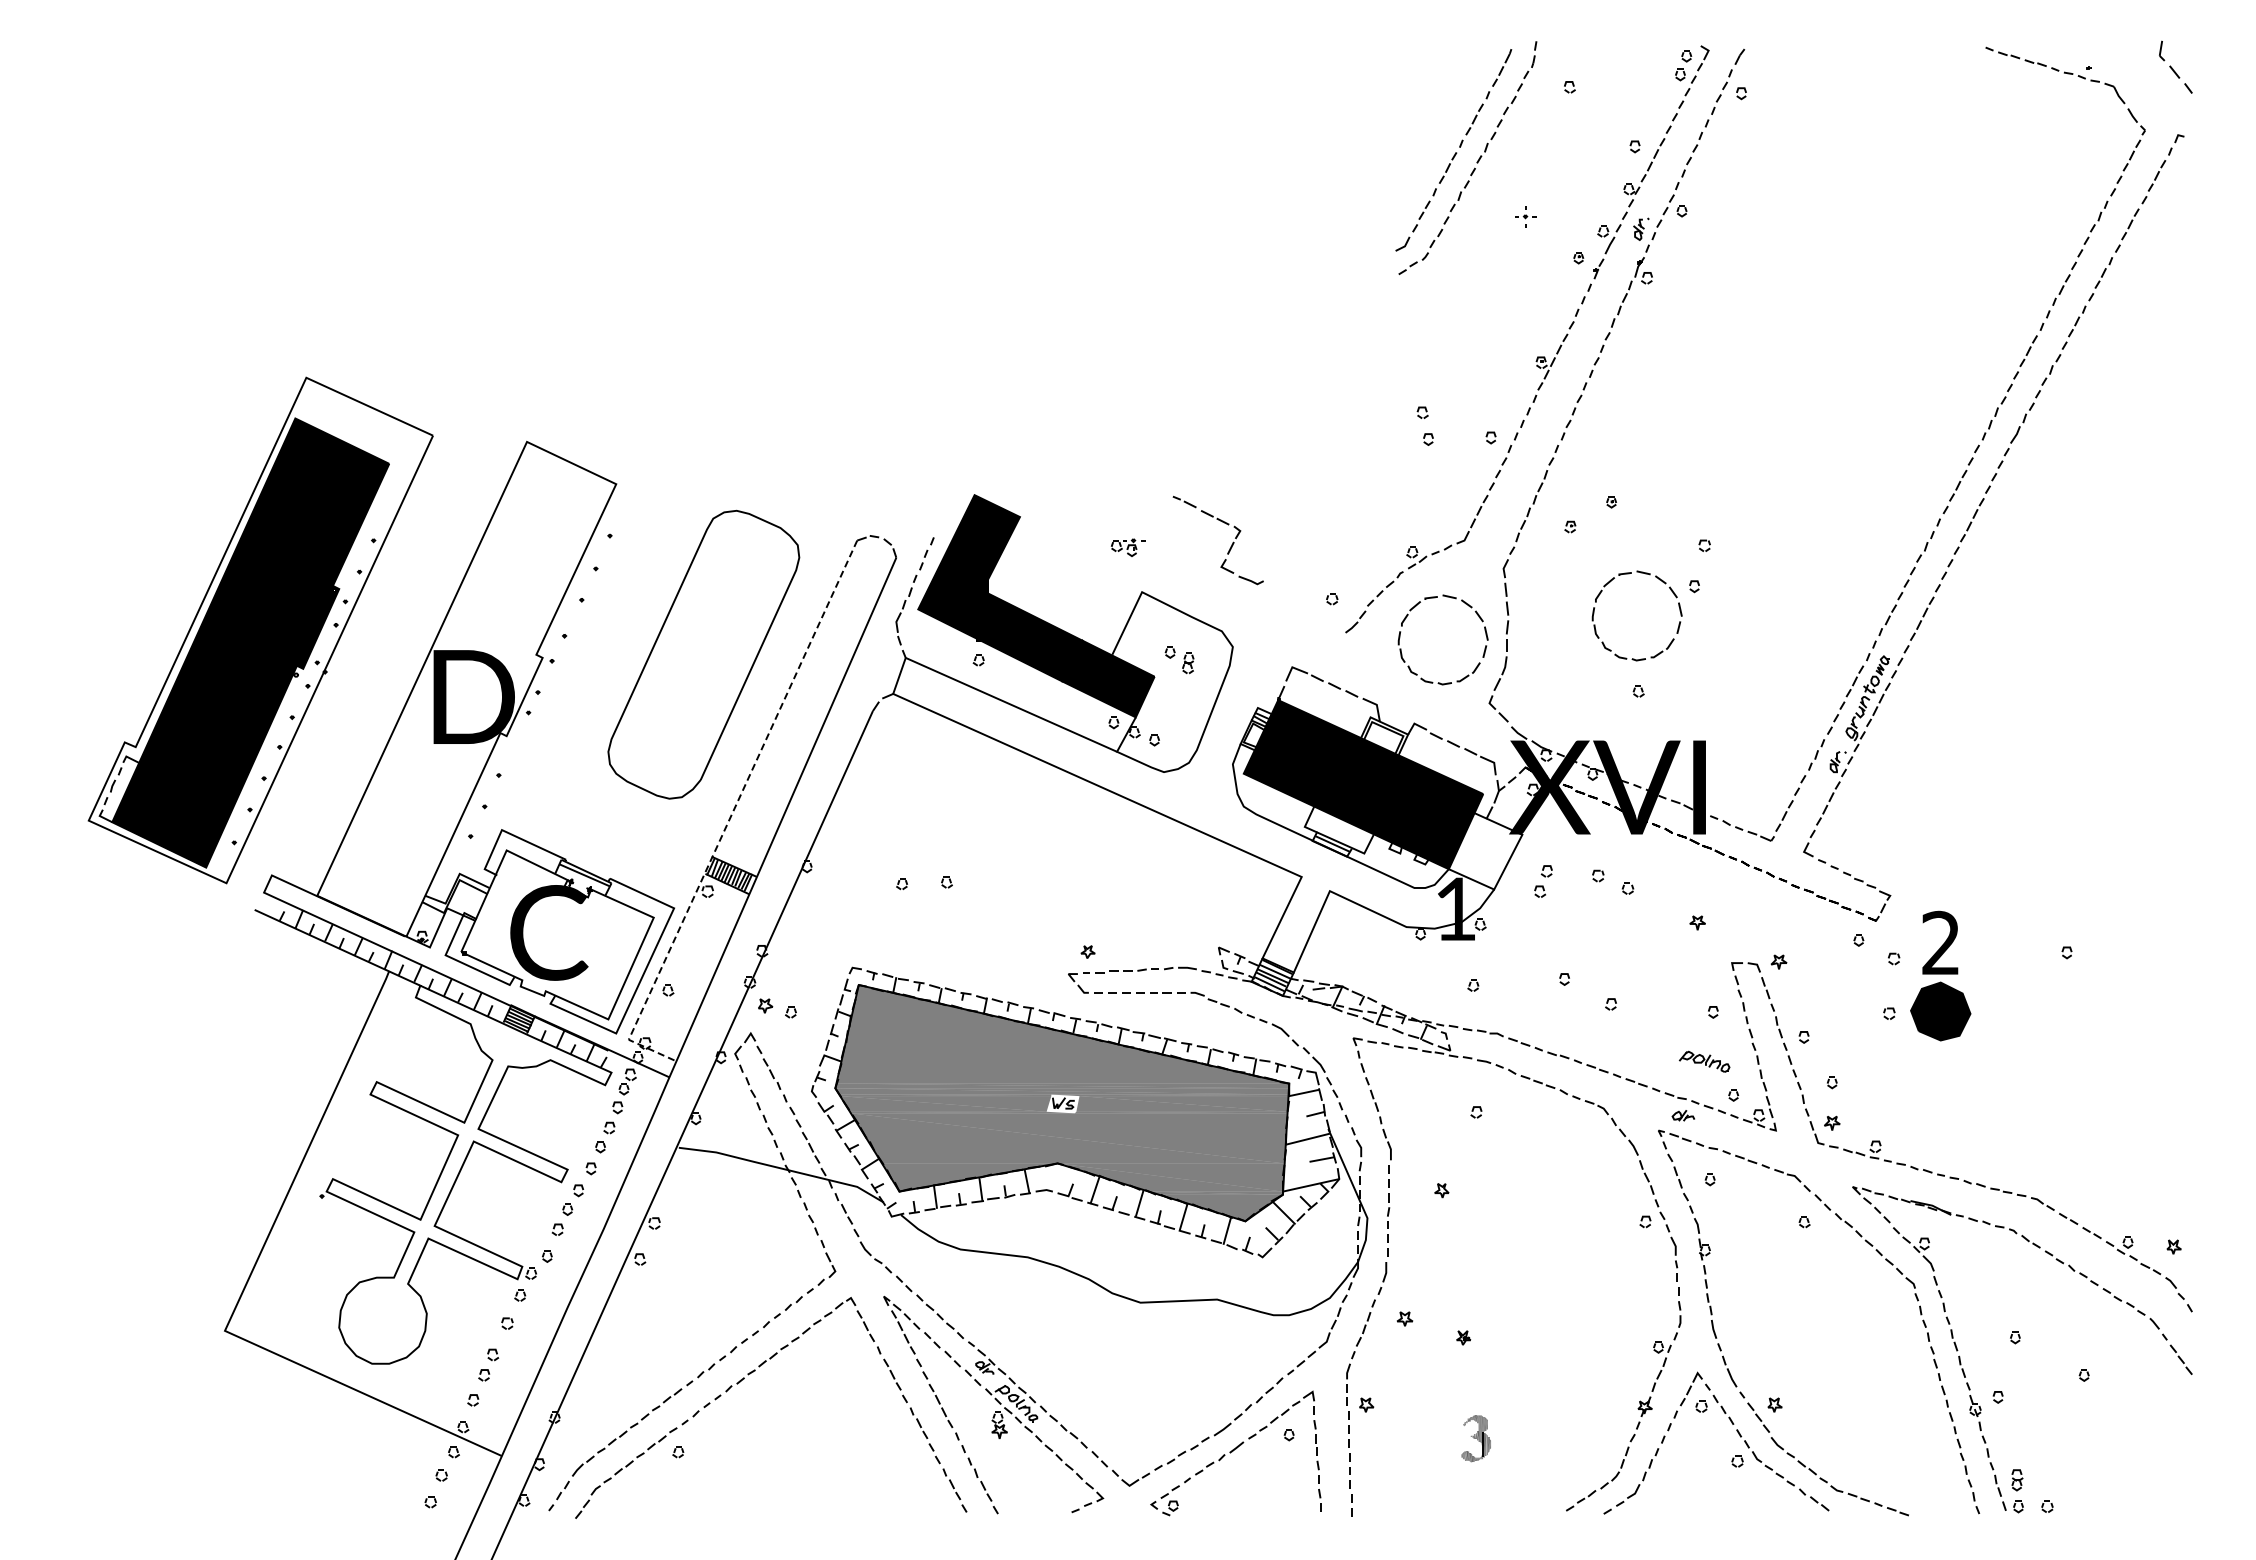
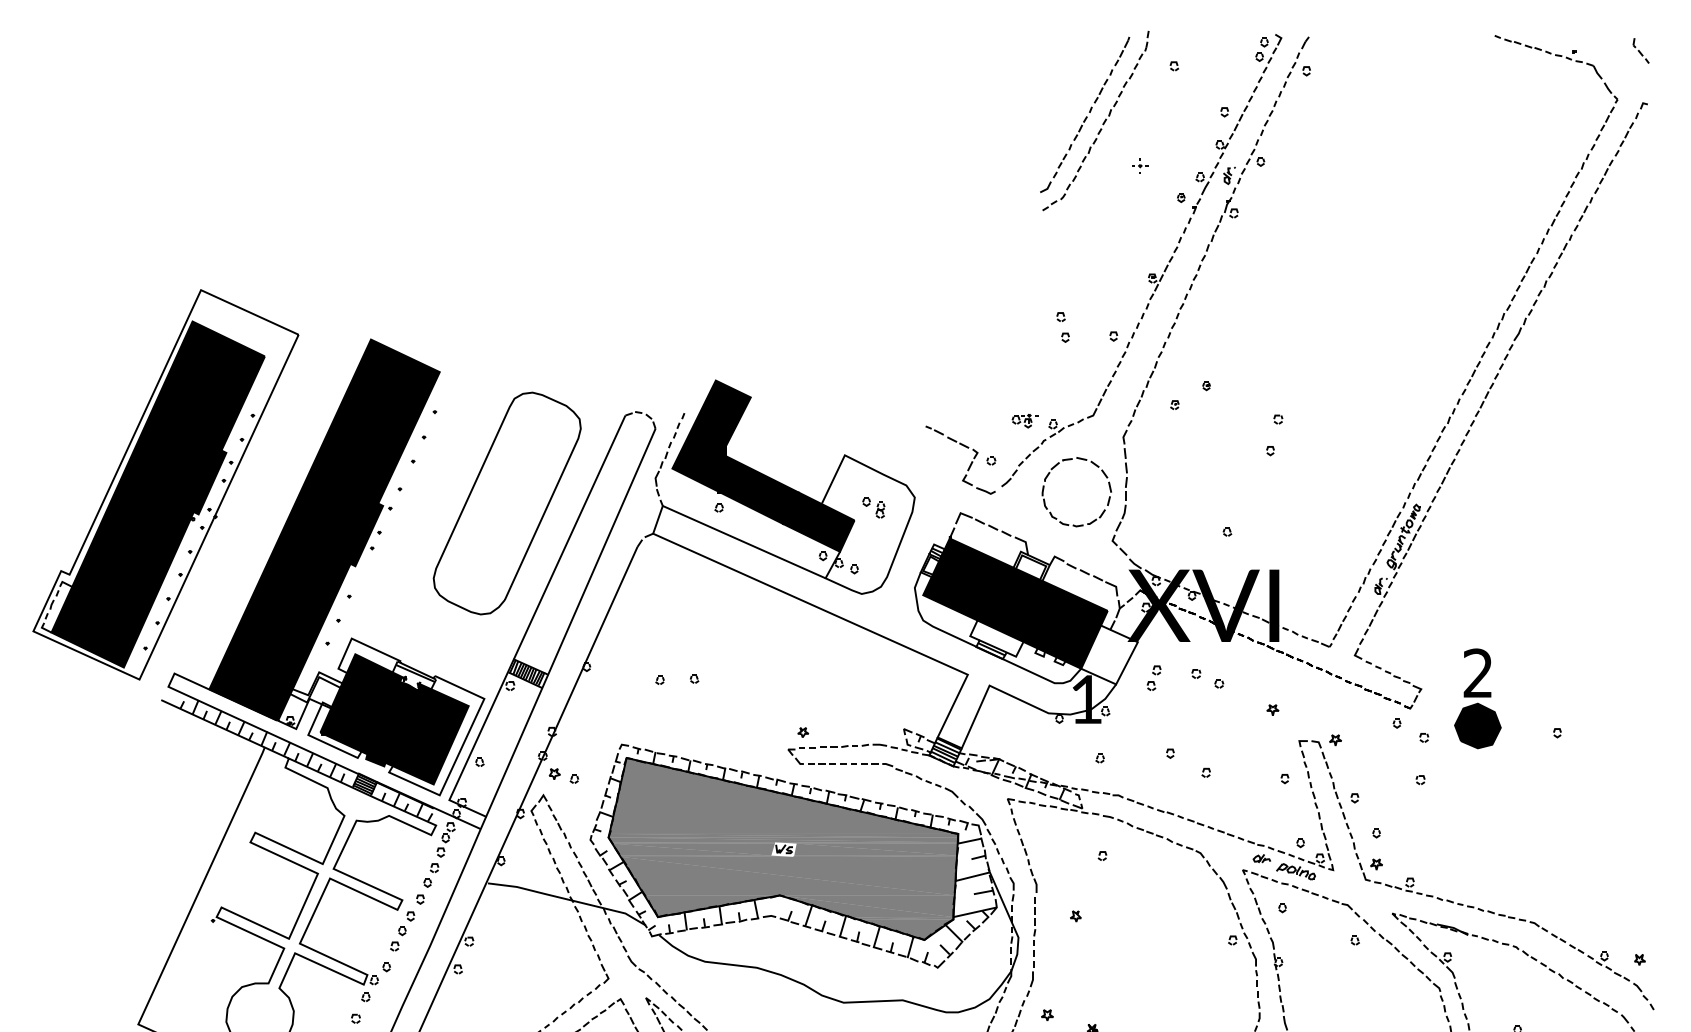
part: (2175, 66) -> (1641, 50), size x0.62
part: (1230, 546) -> (970, 464), moved
part: (1128, 547) -> (1025, 420), moved
part: (1629, 574) -> (1220, 441), removed
fill: (466, 688) -> (324, 529), added
line: (731, 815) -> (528, 627), dashed -> solid
fill: (557, 934) -> (394, 719), added
part: (1940, 975) -> (1477, 698), moved
part: (1704, 1061) -> (1295, 871), moved

